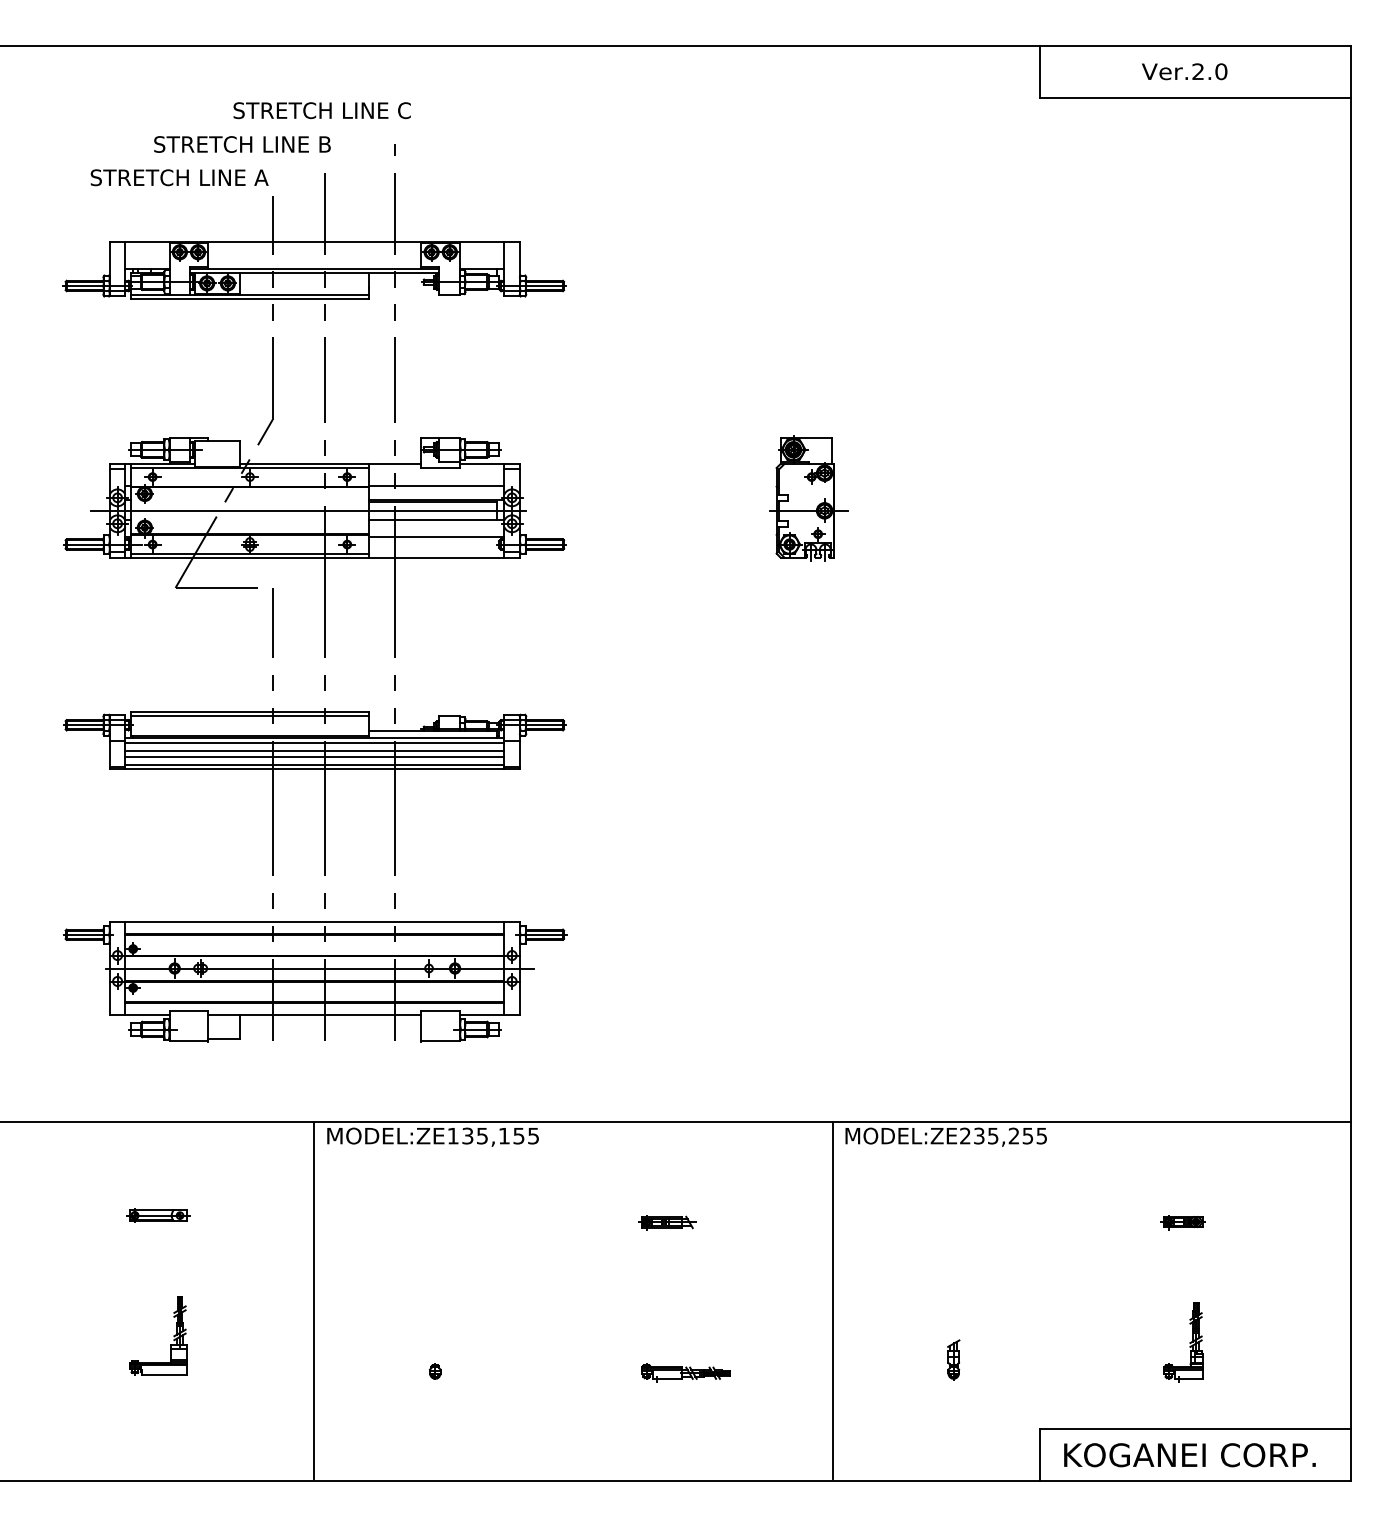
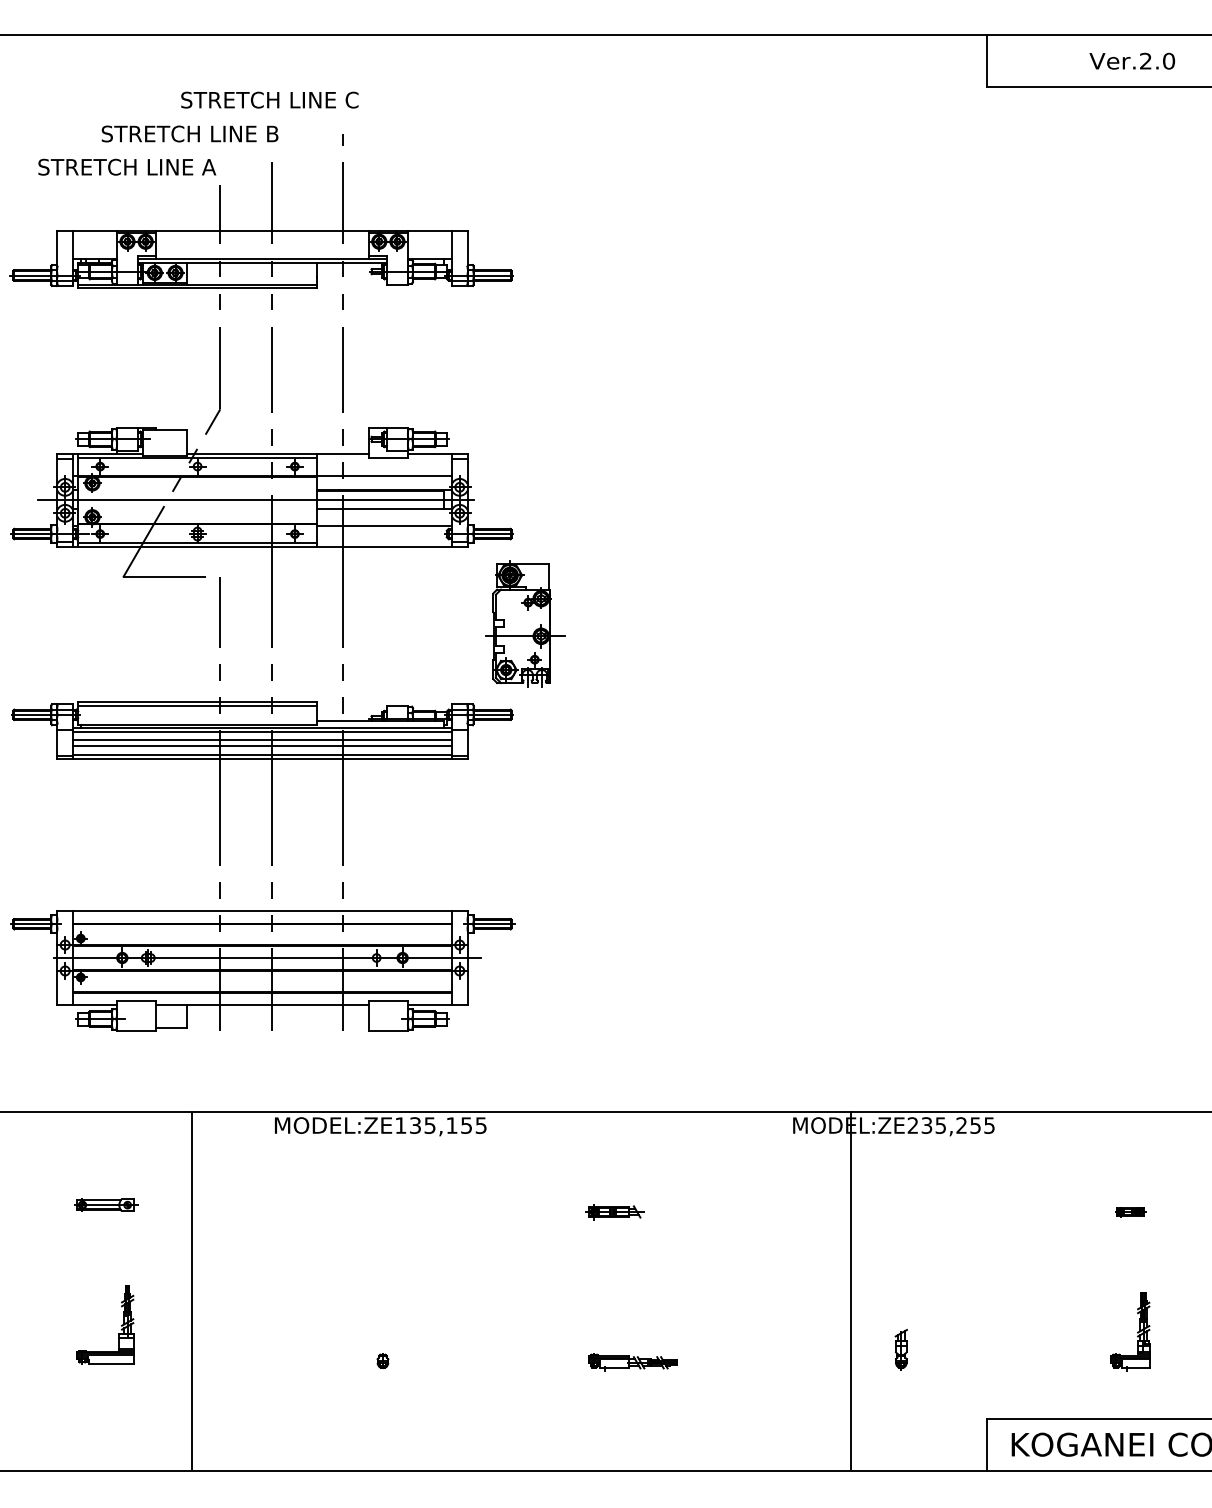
part: (808, 498) -> (525, 624), moved
part: (1182, 1222) -> (1130, 1212), size x0.7
line: (314, 1300) -> (192, 1290), moved
line: (832, 1300) -> (851, 1290), moved

